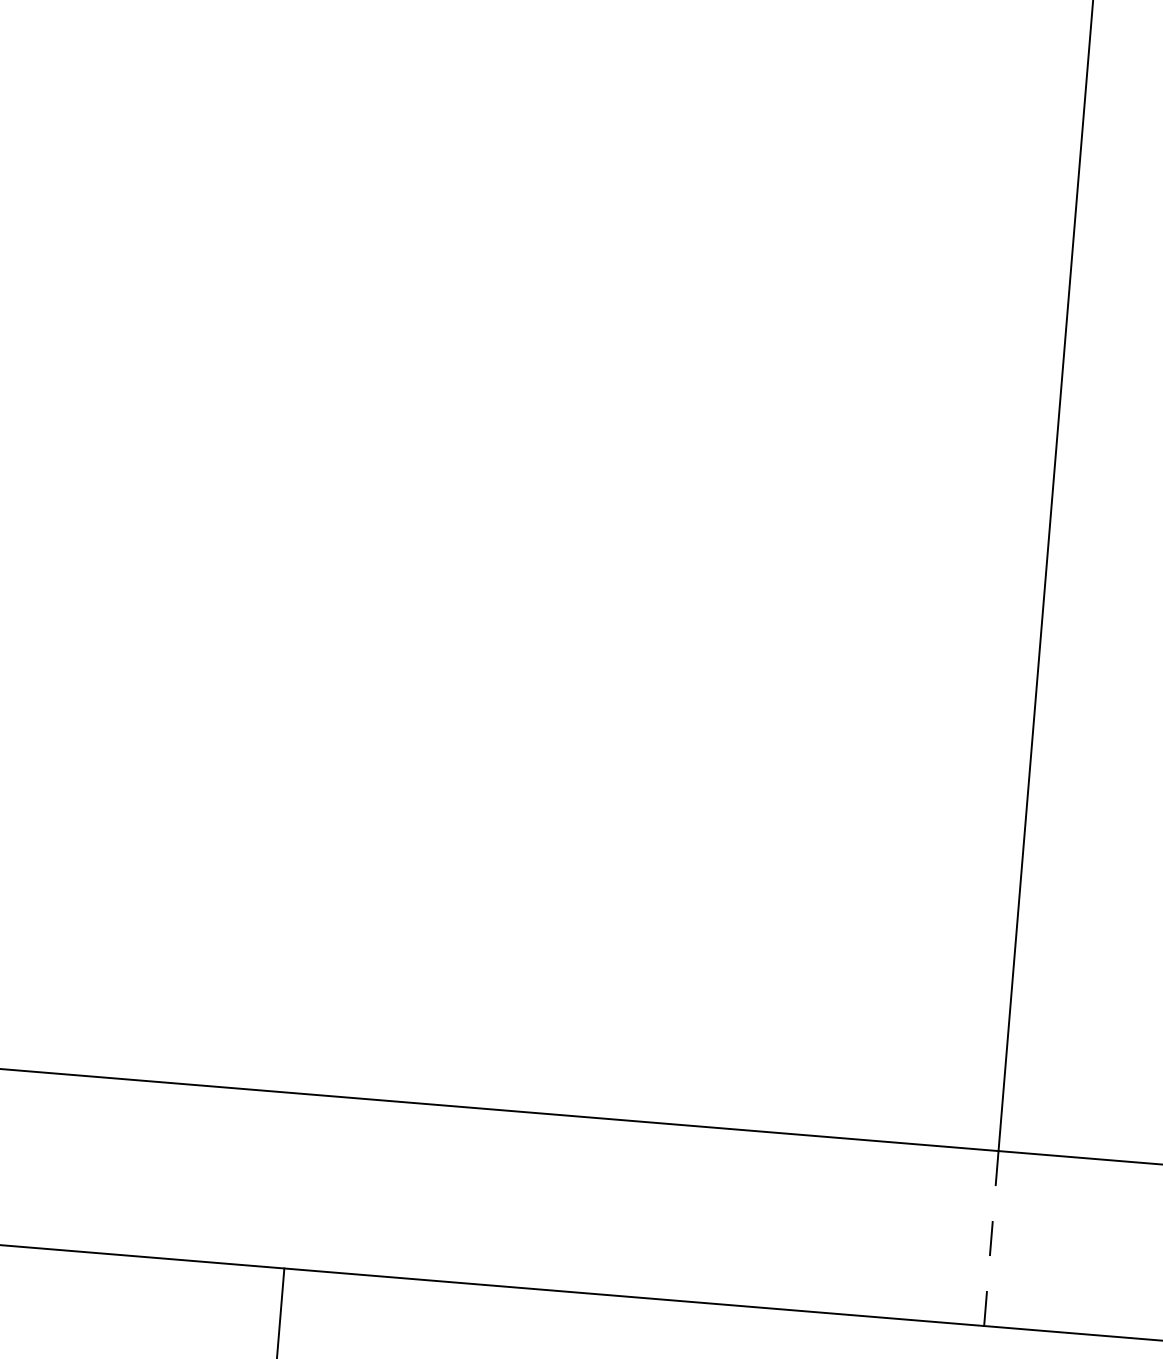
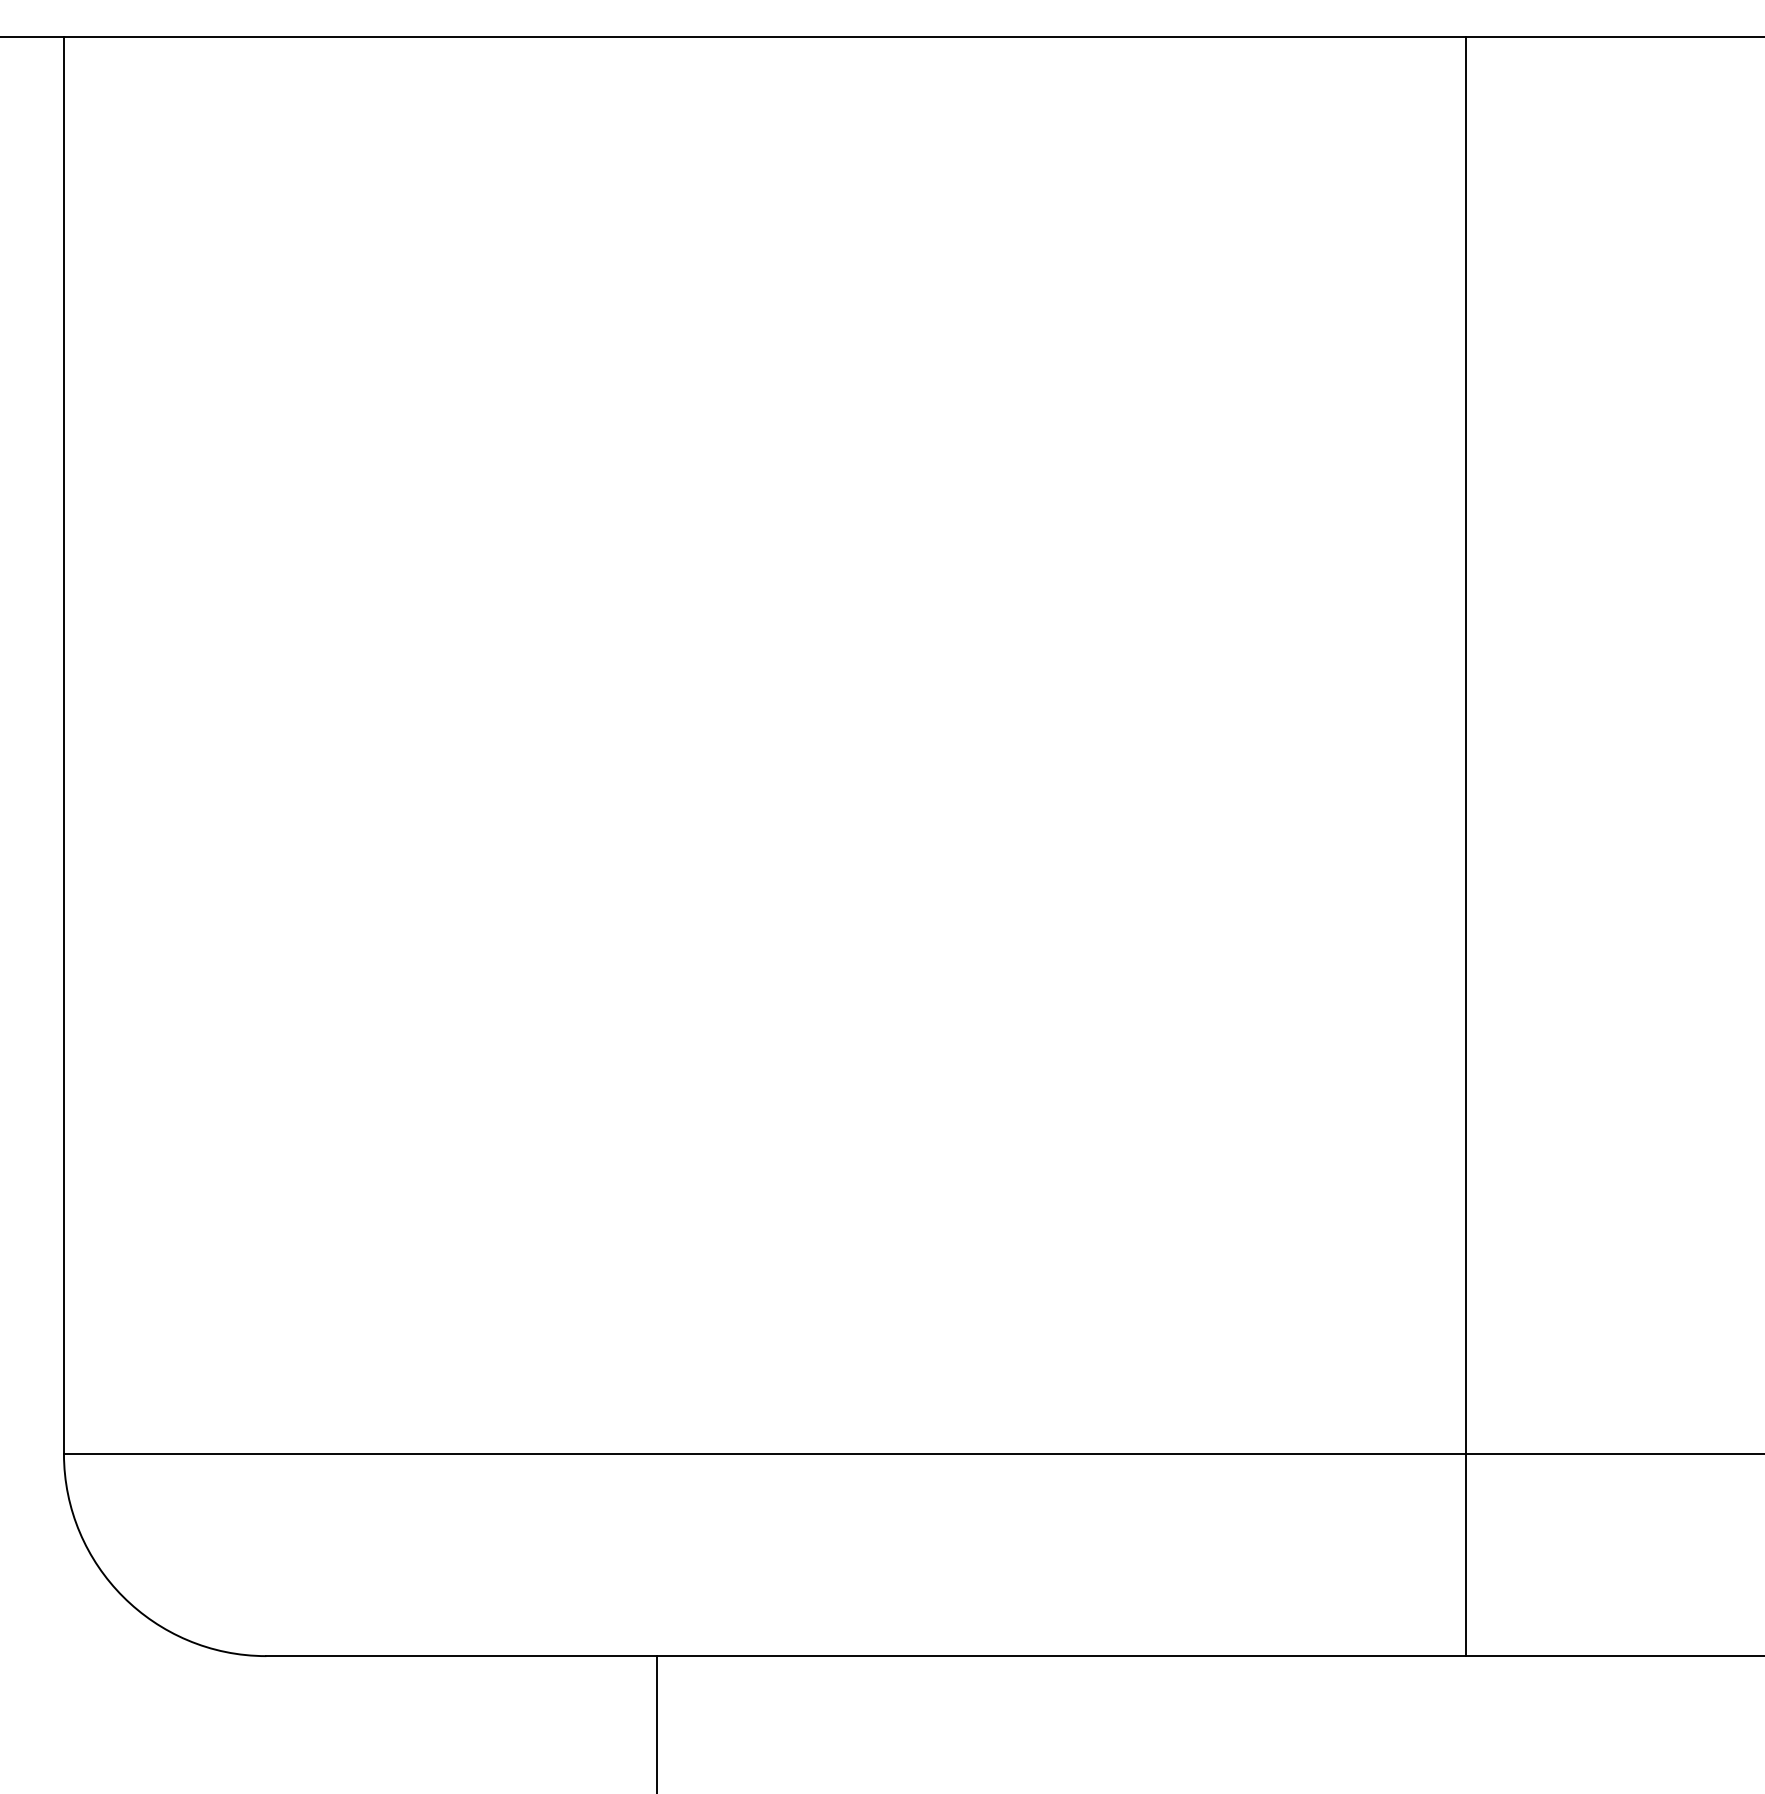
line: (991, 1239) -> (1466, 1555), dashed -> solid

